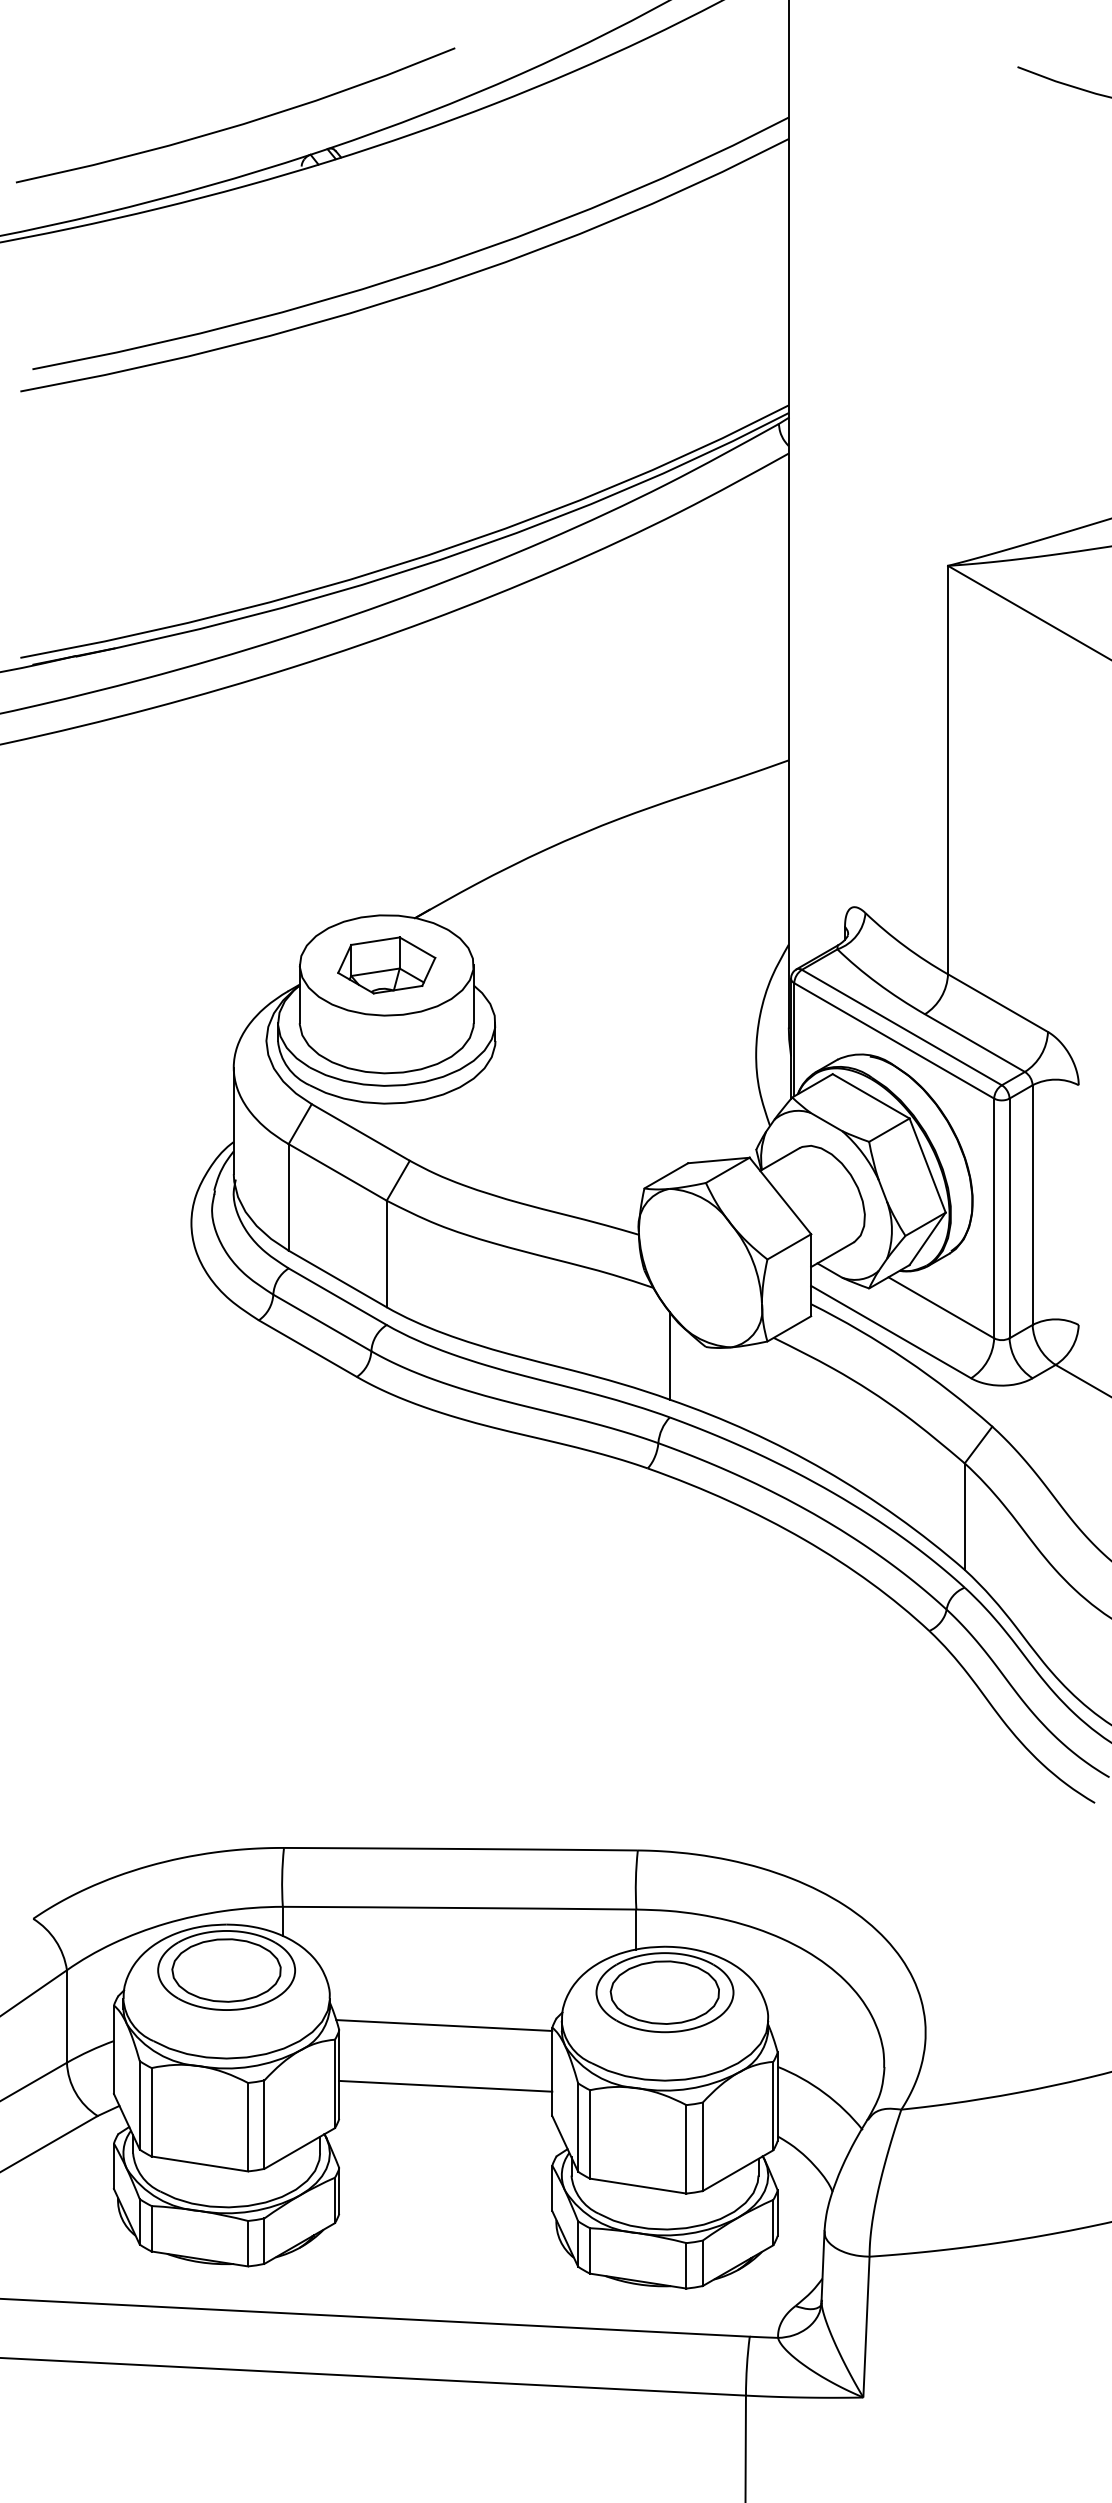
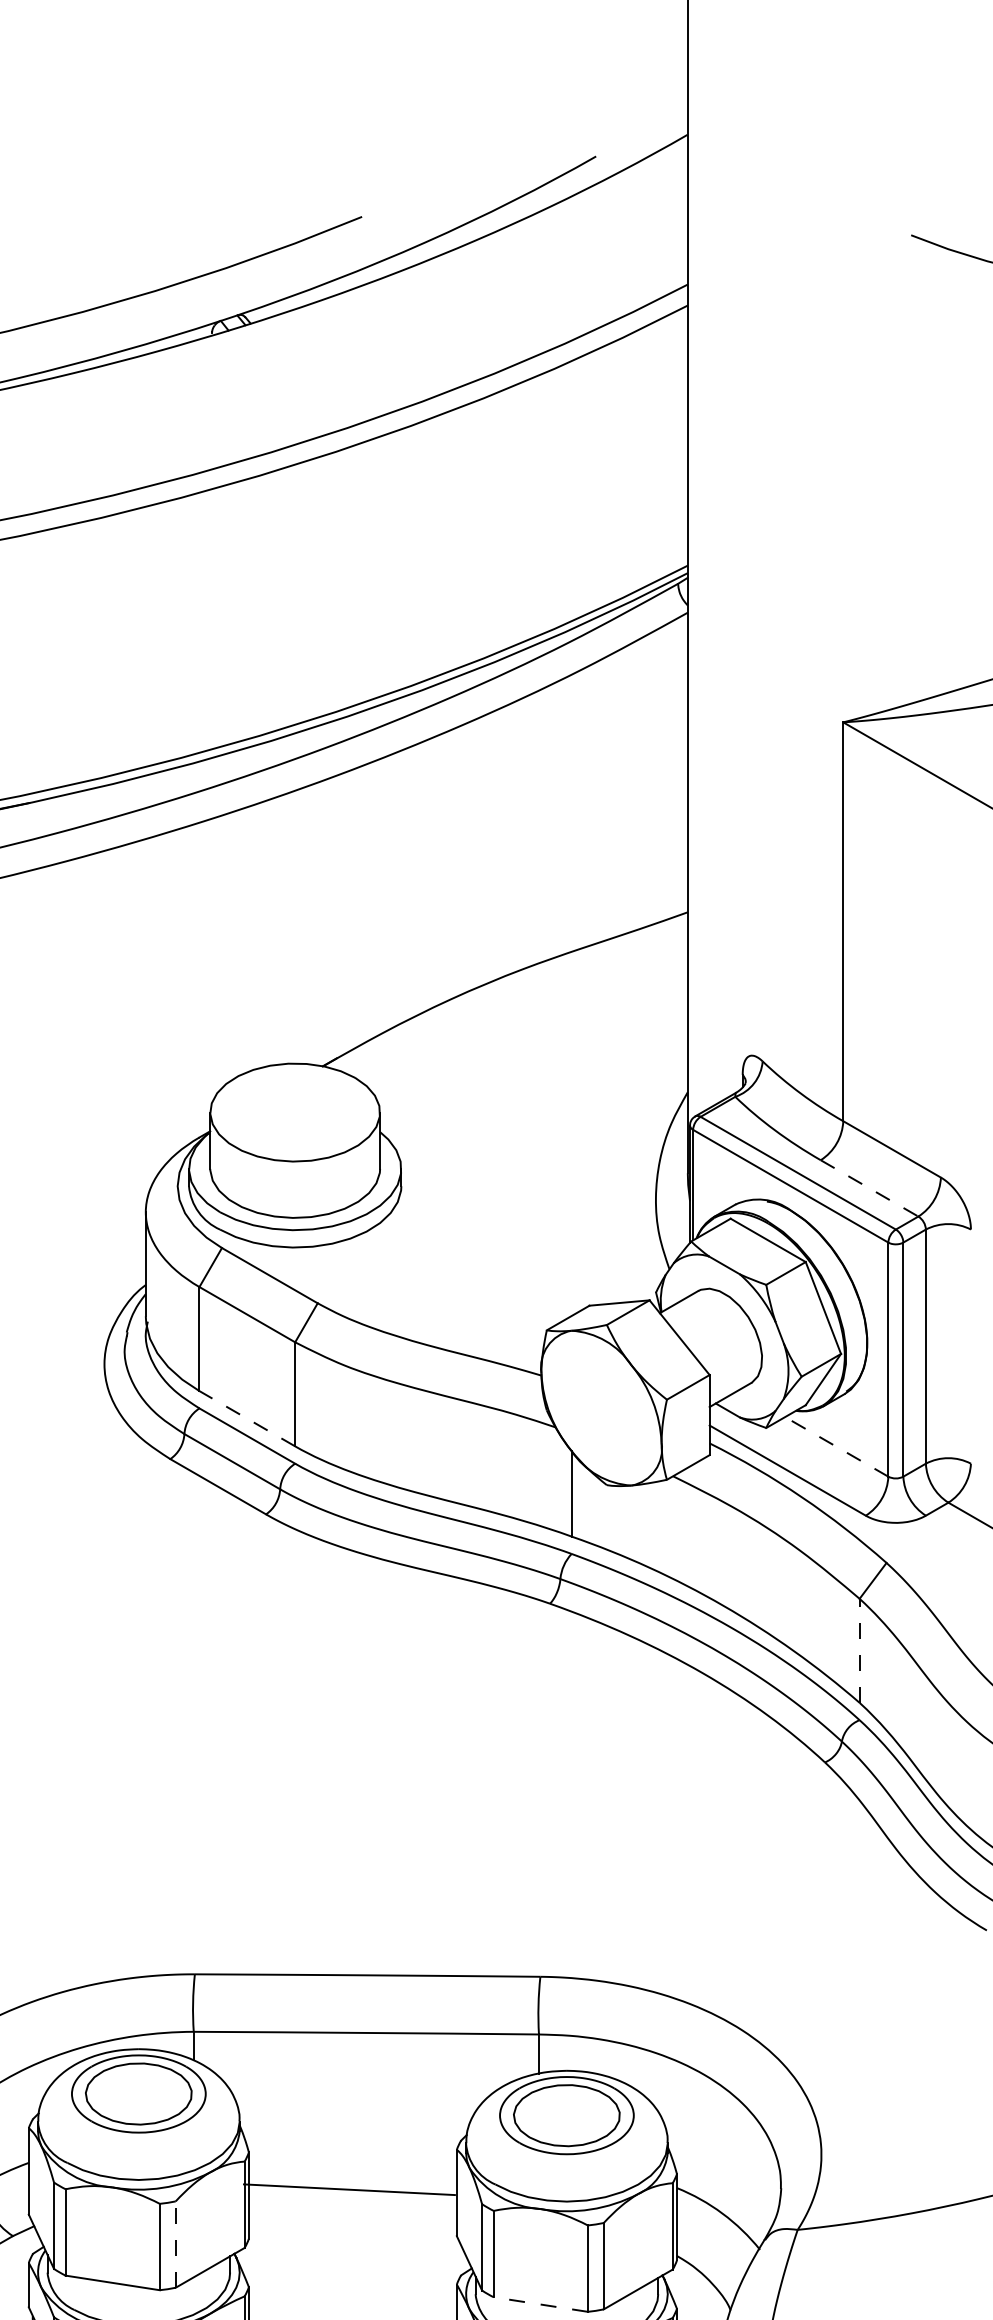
part: (386, 965) -> (294, 1112), removed
line: (974, 1043) -> (869, 1188), solid -> dashed
line: (337, 1278) -> (247, 1418), solid -> dashed
line: (940, 1307) -> (835, 1446), solid -> dashed
line: (964, 1516) -> (859, 1650), solid -> dashed
line: (444, 2025) -> (349, 2189), moved
line: (445, 2085) -> (352, 2206), removed
line: (264, 2124) -> (175, 2244), solid -> dashed
line: (638, 2186) -> (541, 2304), solid -> dashed

